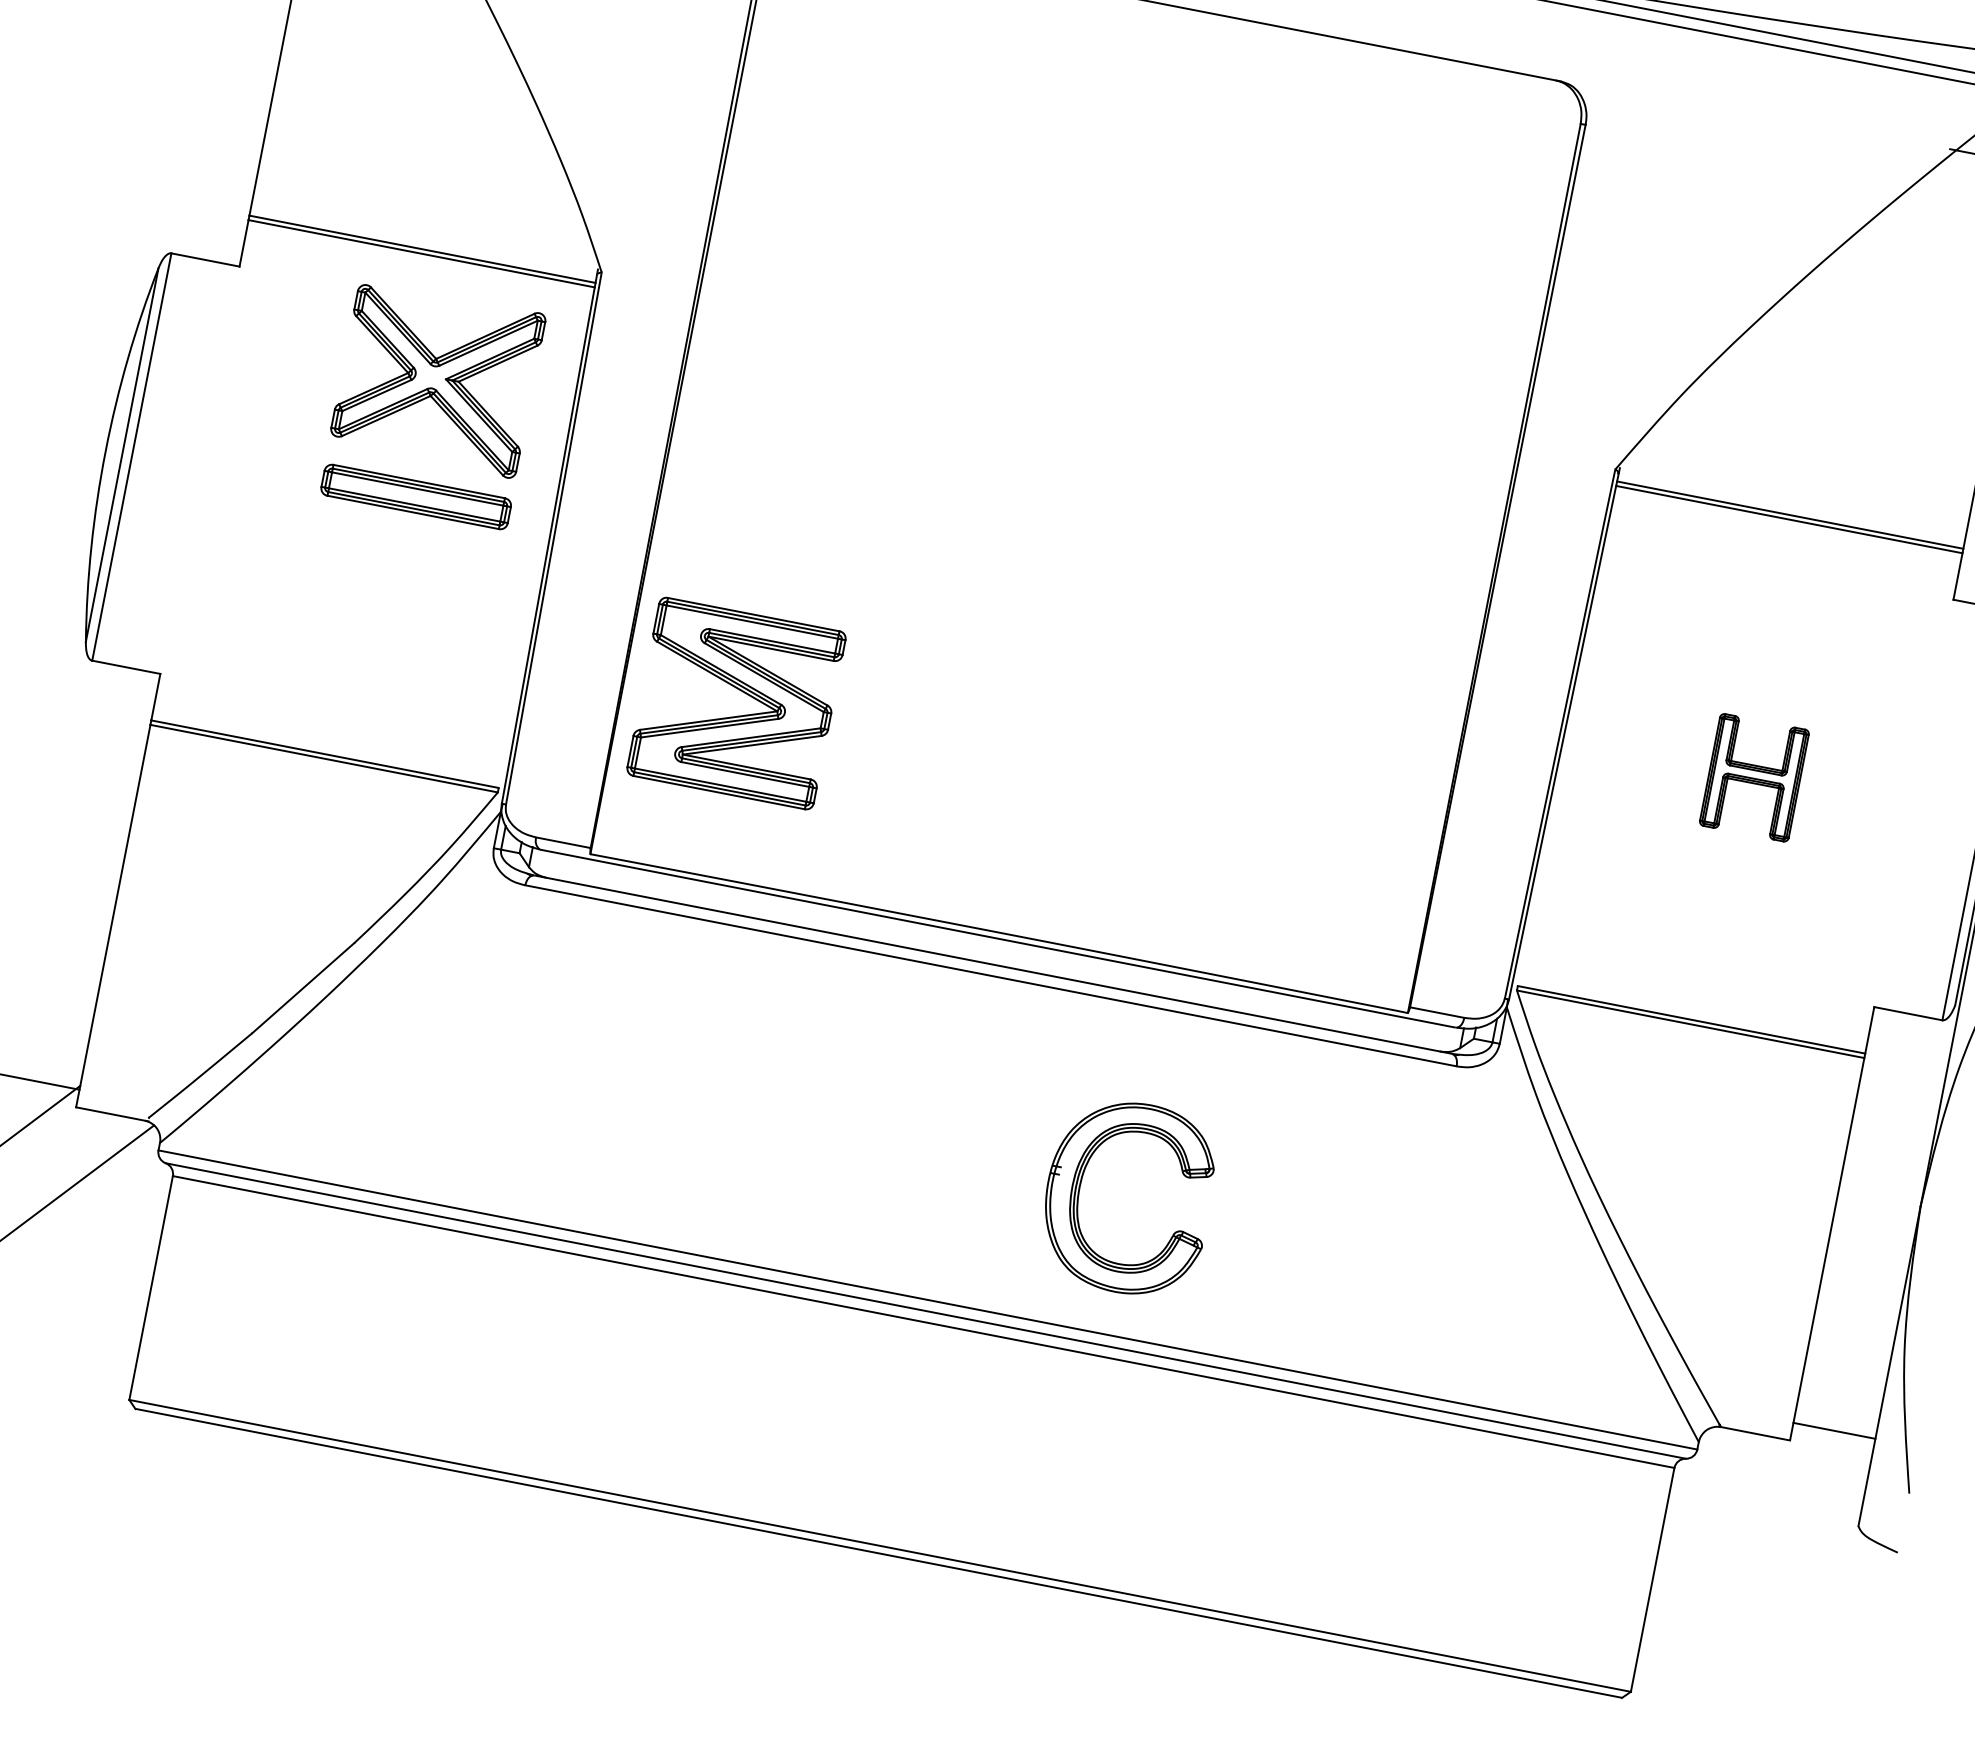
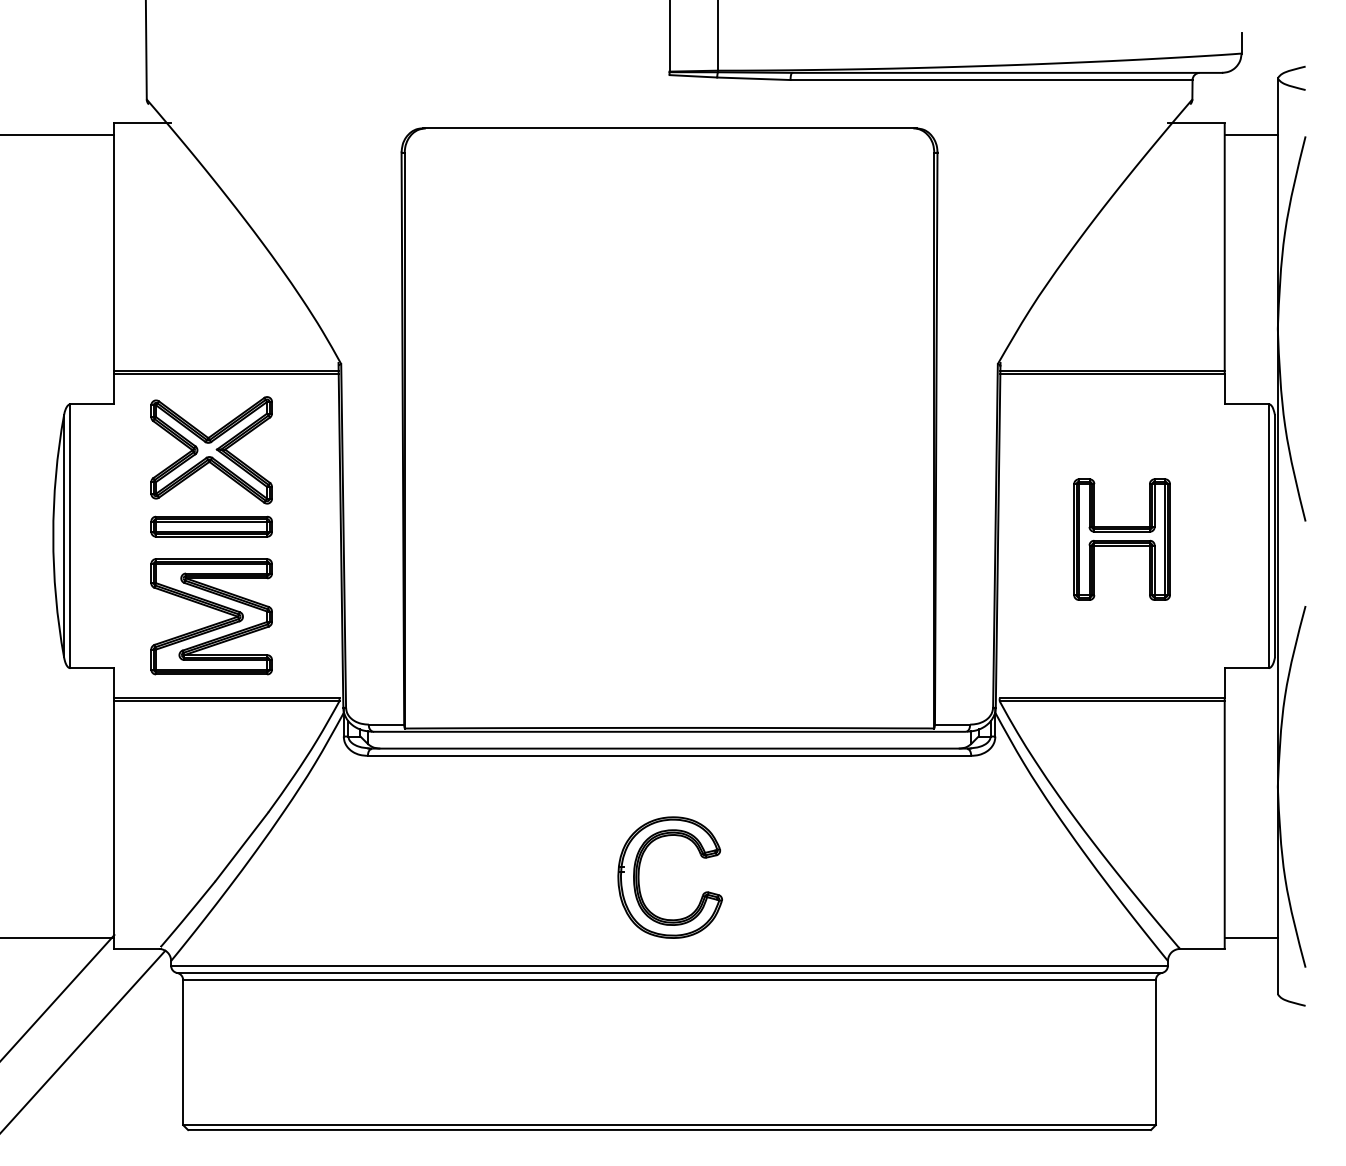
part: (437, 379) -> (211, 450), moved
part: (415, 496) -> (211, 526), moved
part: (741, 692) -> (213, 609), moved
part: (1753, 777) -> (1121, 539), size x1.67
part: (1080, 1188) -> (639, 877), moved

